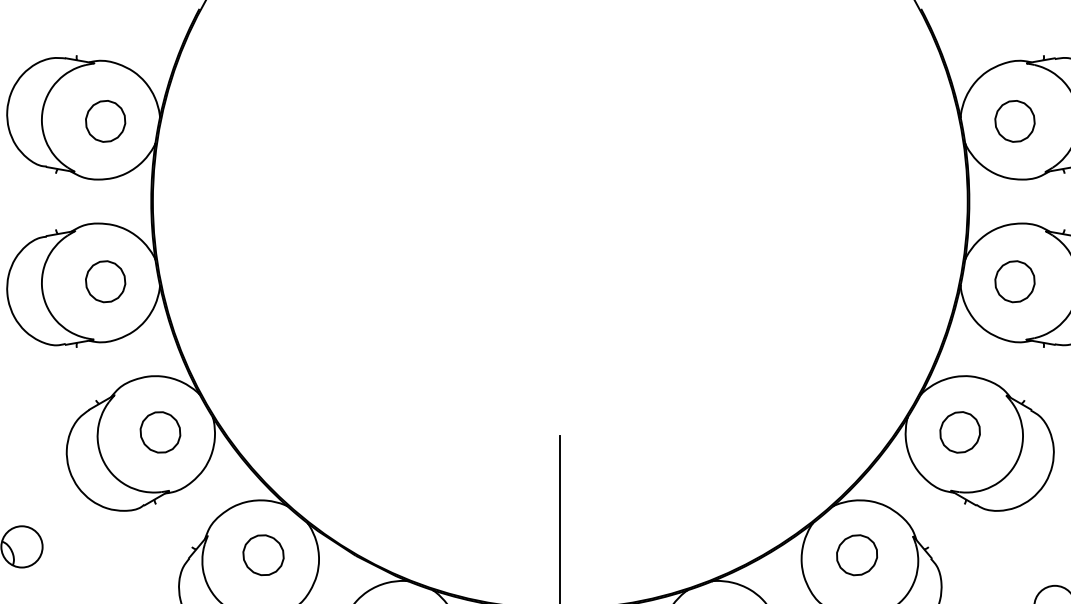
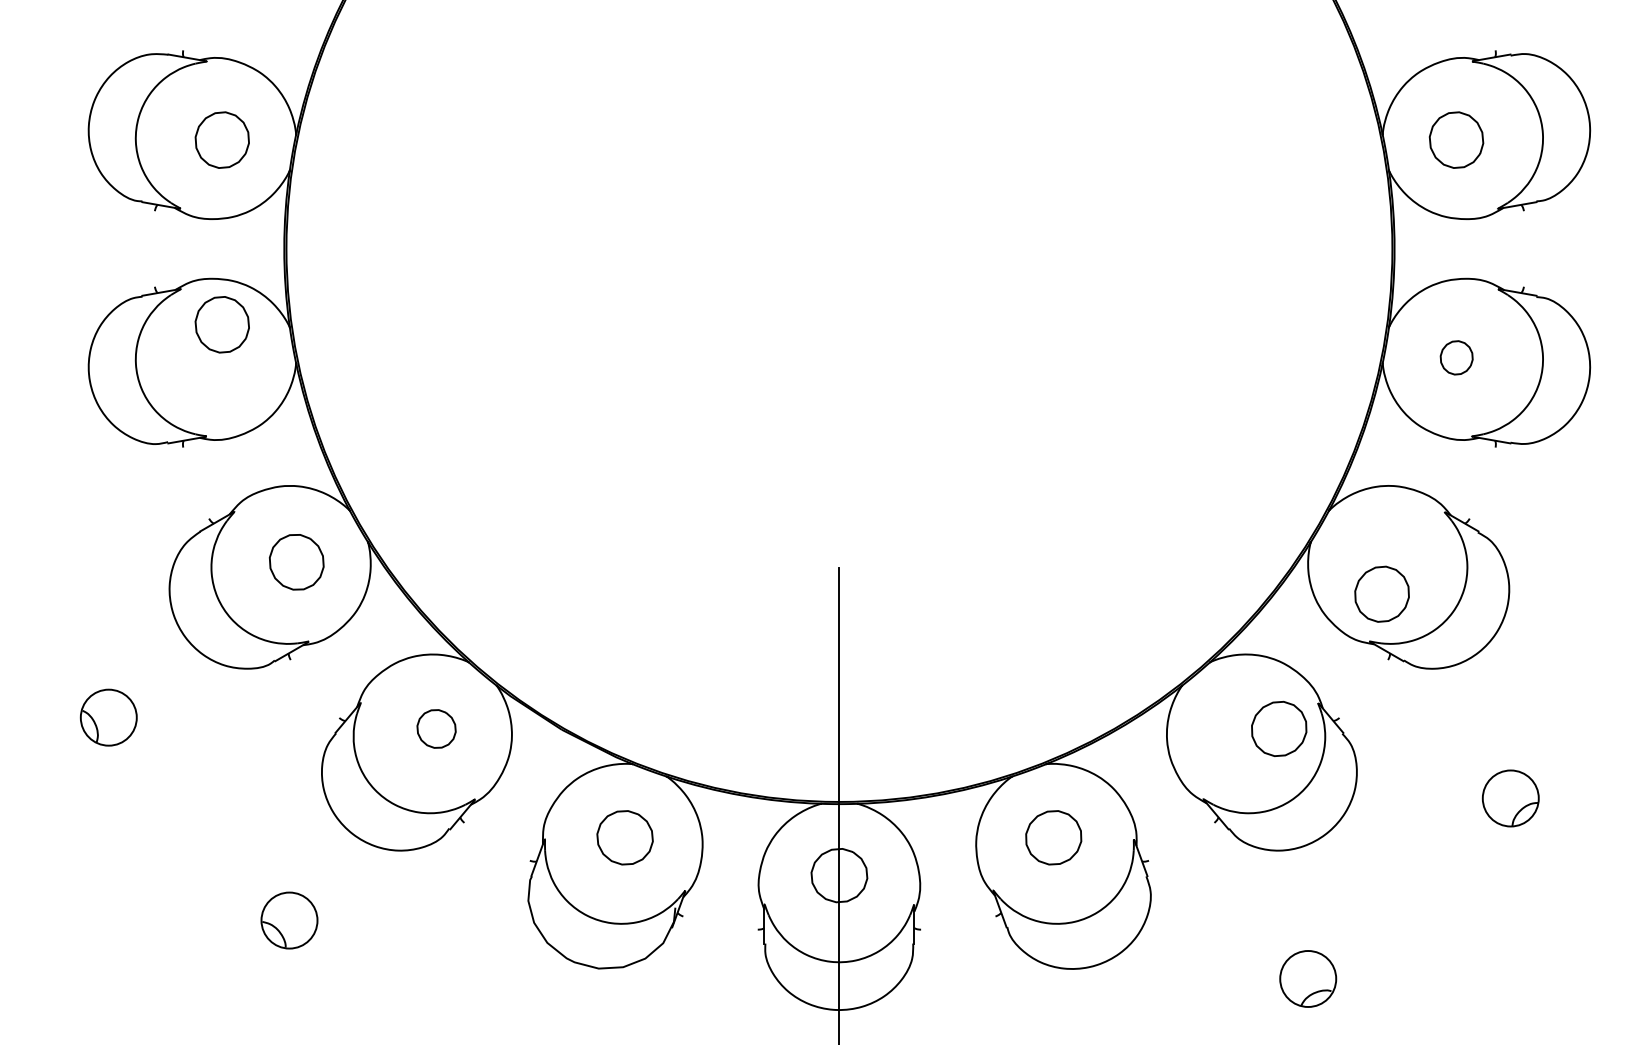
part: (105, 281) -> (221, 324), moved
part: (1014, 281) -> (1456, 357), size x0.6
part: (959, 431) -> (1381, 593), moved
part: (263, 554) -> (436, 728), size x0.7
part: (857, 554) -> (1279, 728), moved

